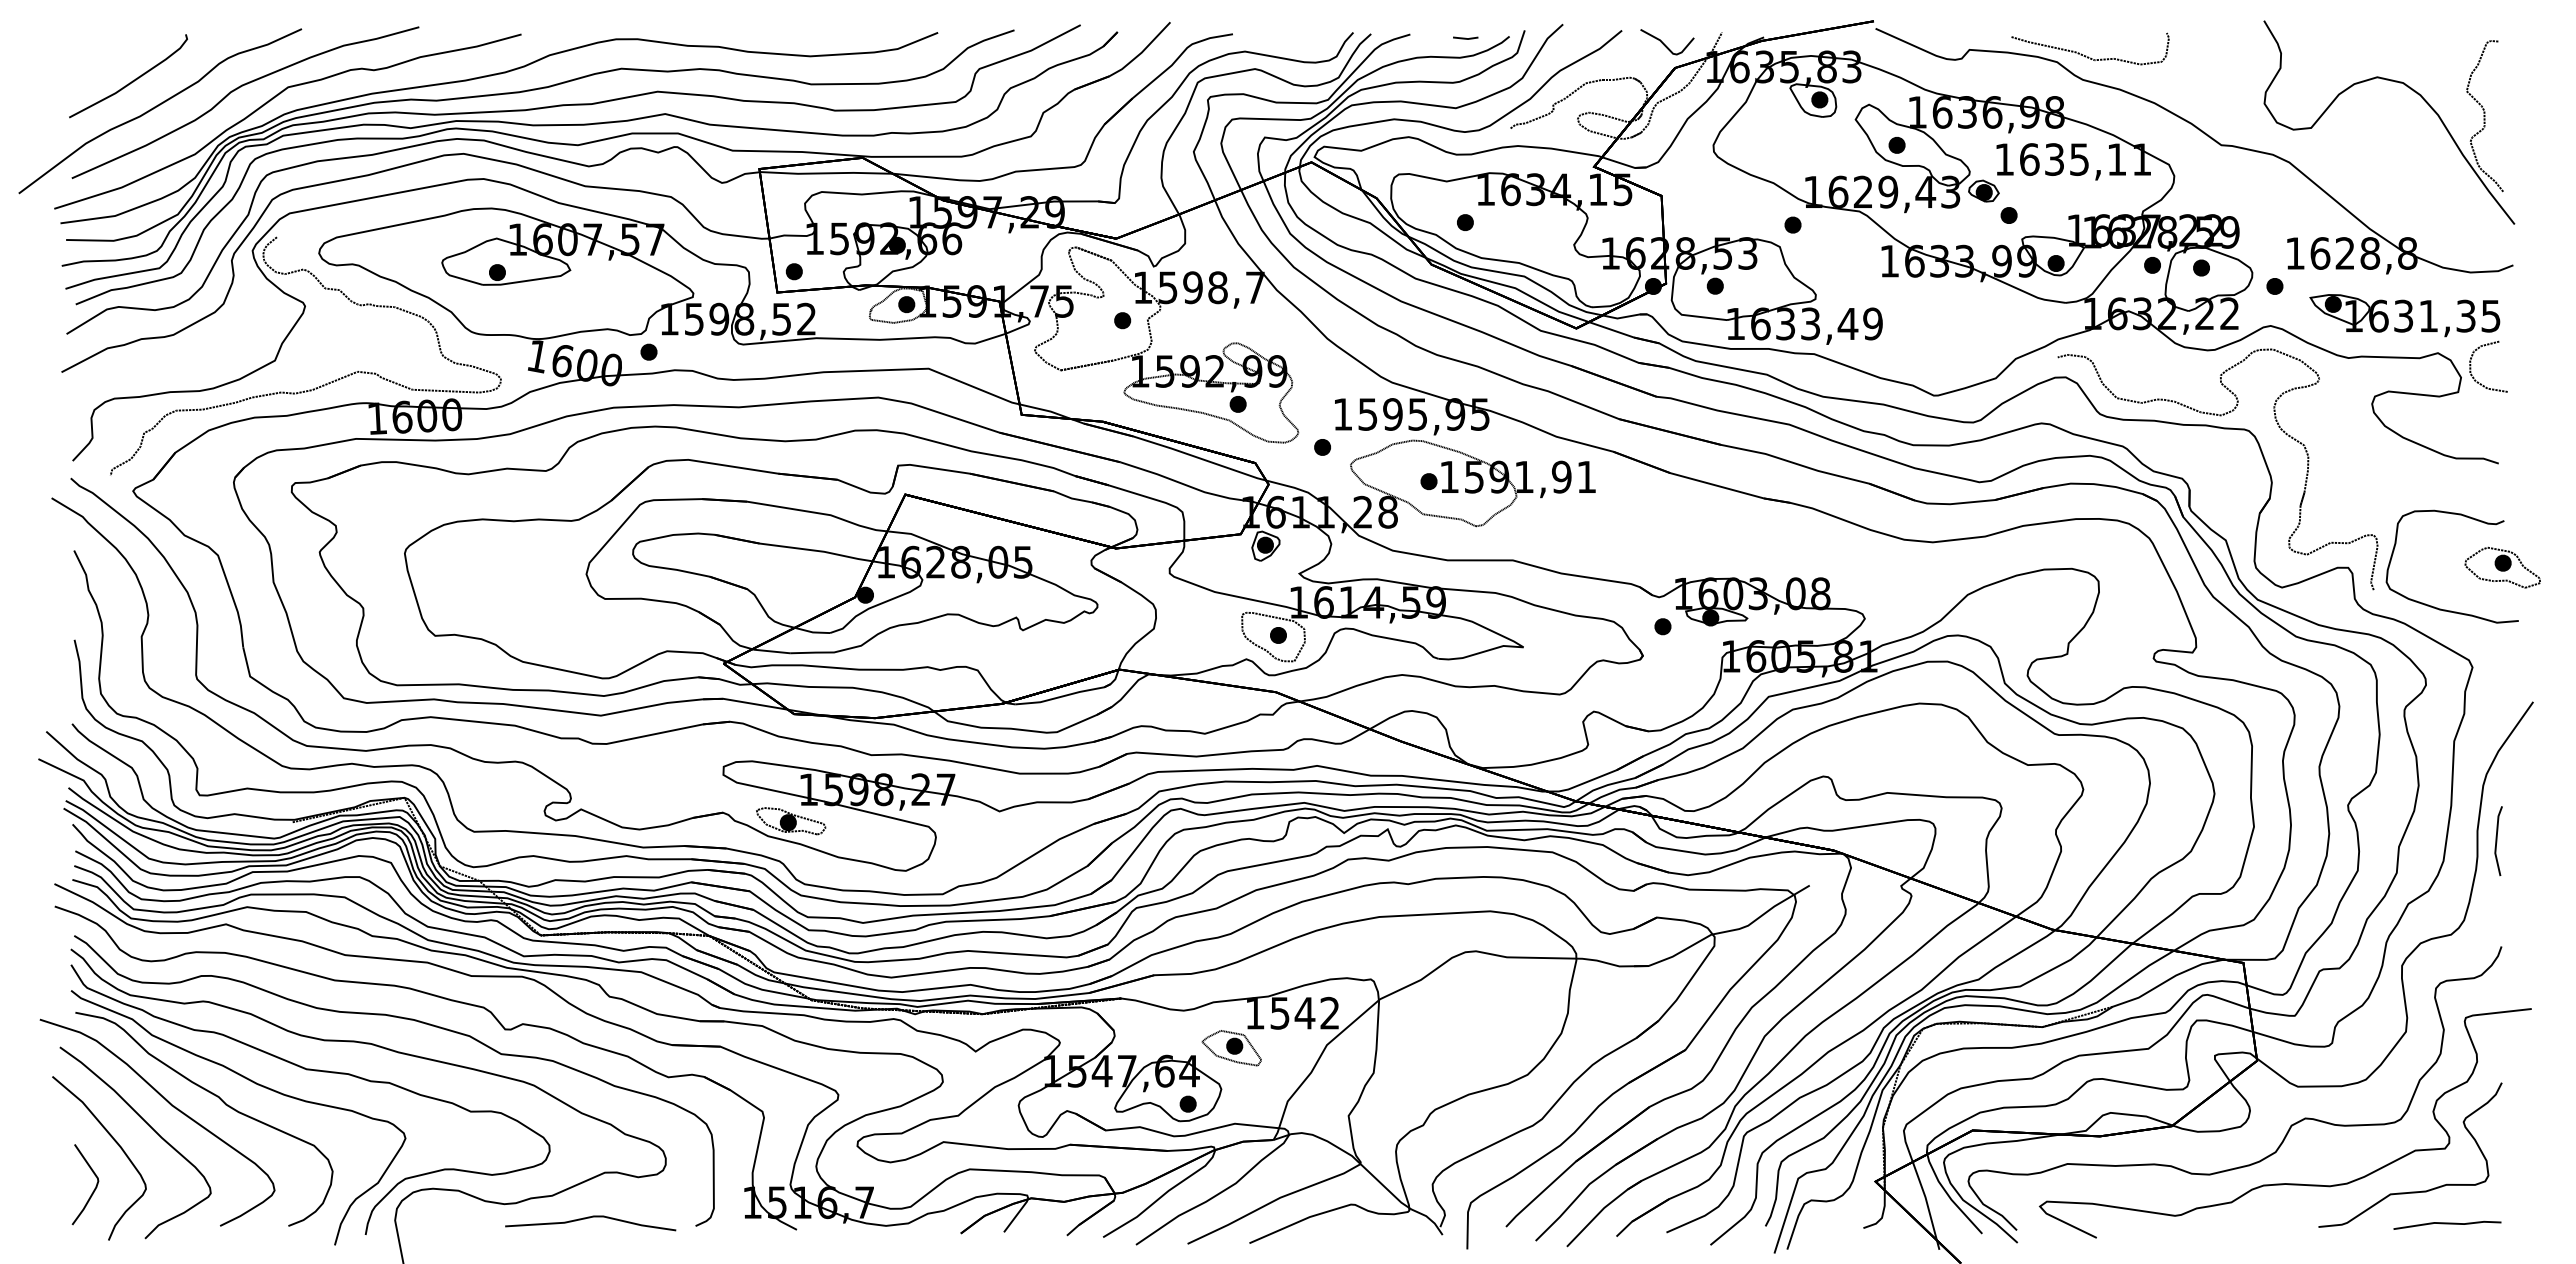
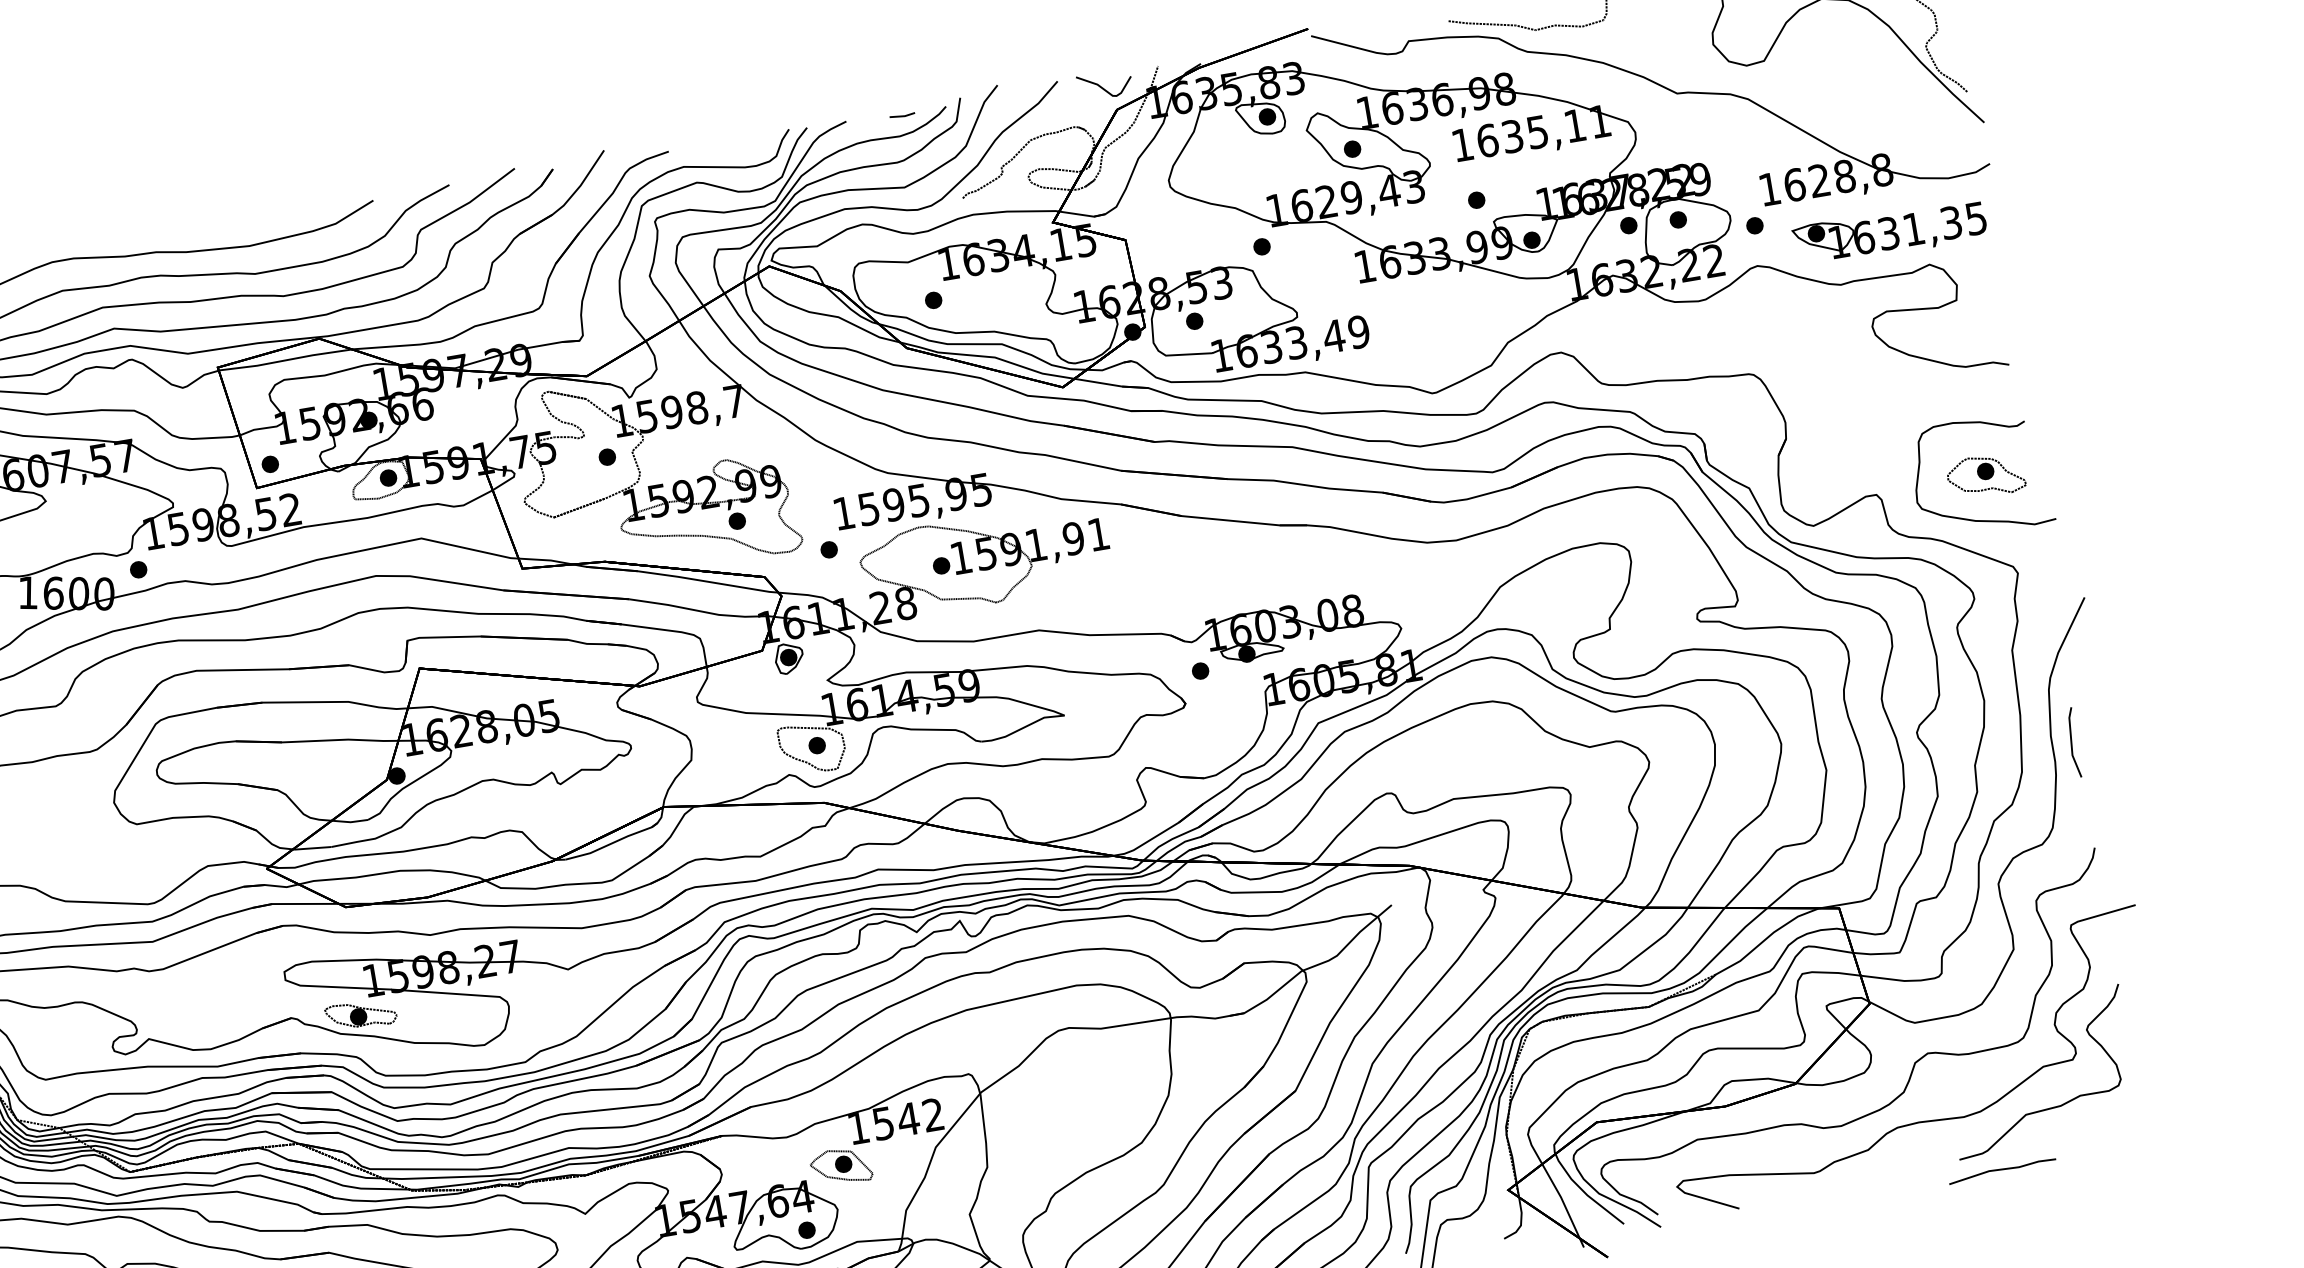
part: (1983, 190) -> (1446, 179), removed
curve: (2471, 365) -> (1965, 271), removed
part: (2219, 416) -> (1721, 365), removed
part: (2502, 567) -> (1985, 475), moved
line: (2447, 1224) -> (2002, 1170), moved

